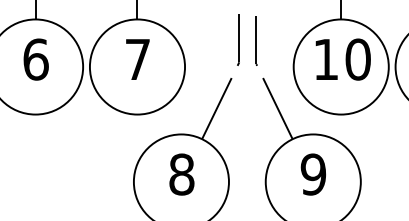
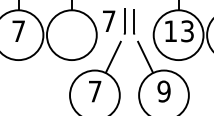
text: (138, 58) -> (109, 20), moved
text: (35, 59) -> (18, 31), 6 -> 7
text: (358, 59) -> (187, 31), 10 -> 13
text: (180, 174) -> (94, 91), 8 -> 7

